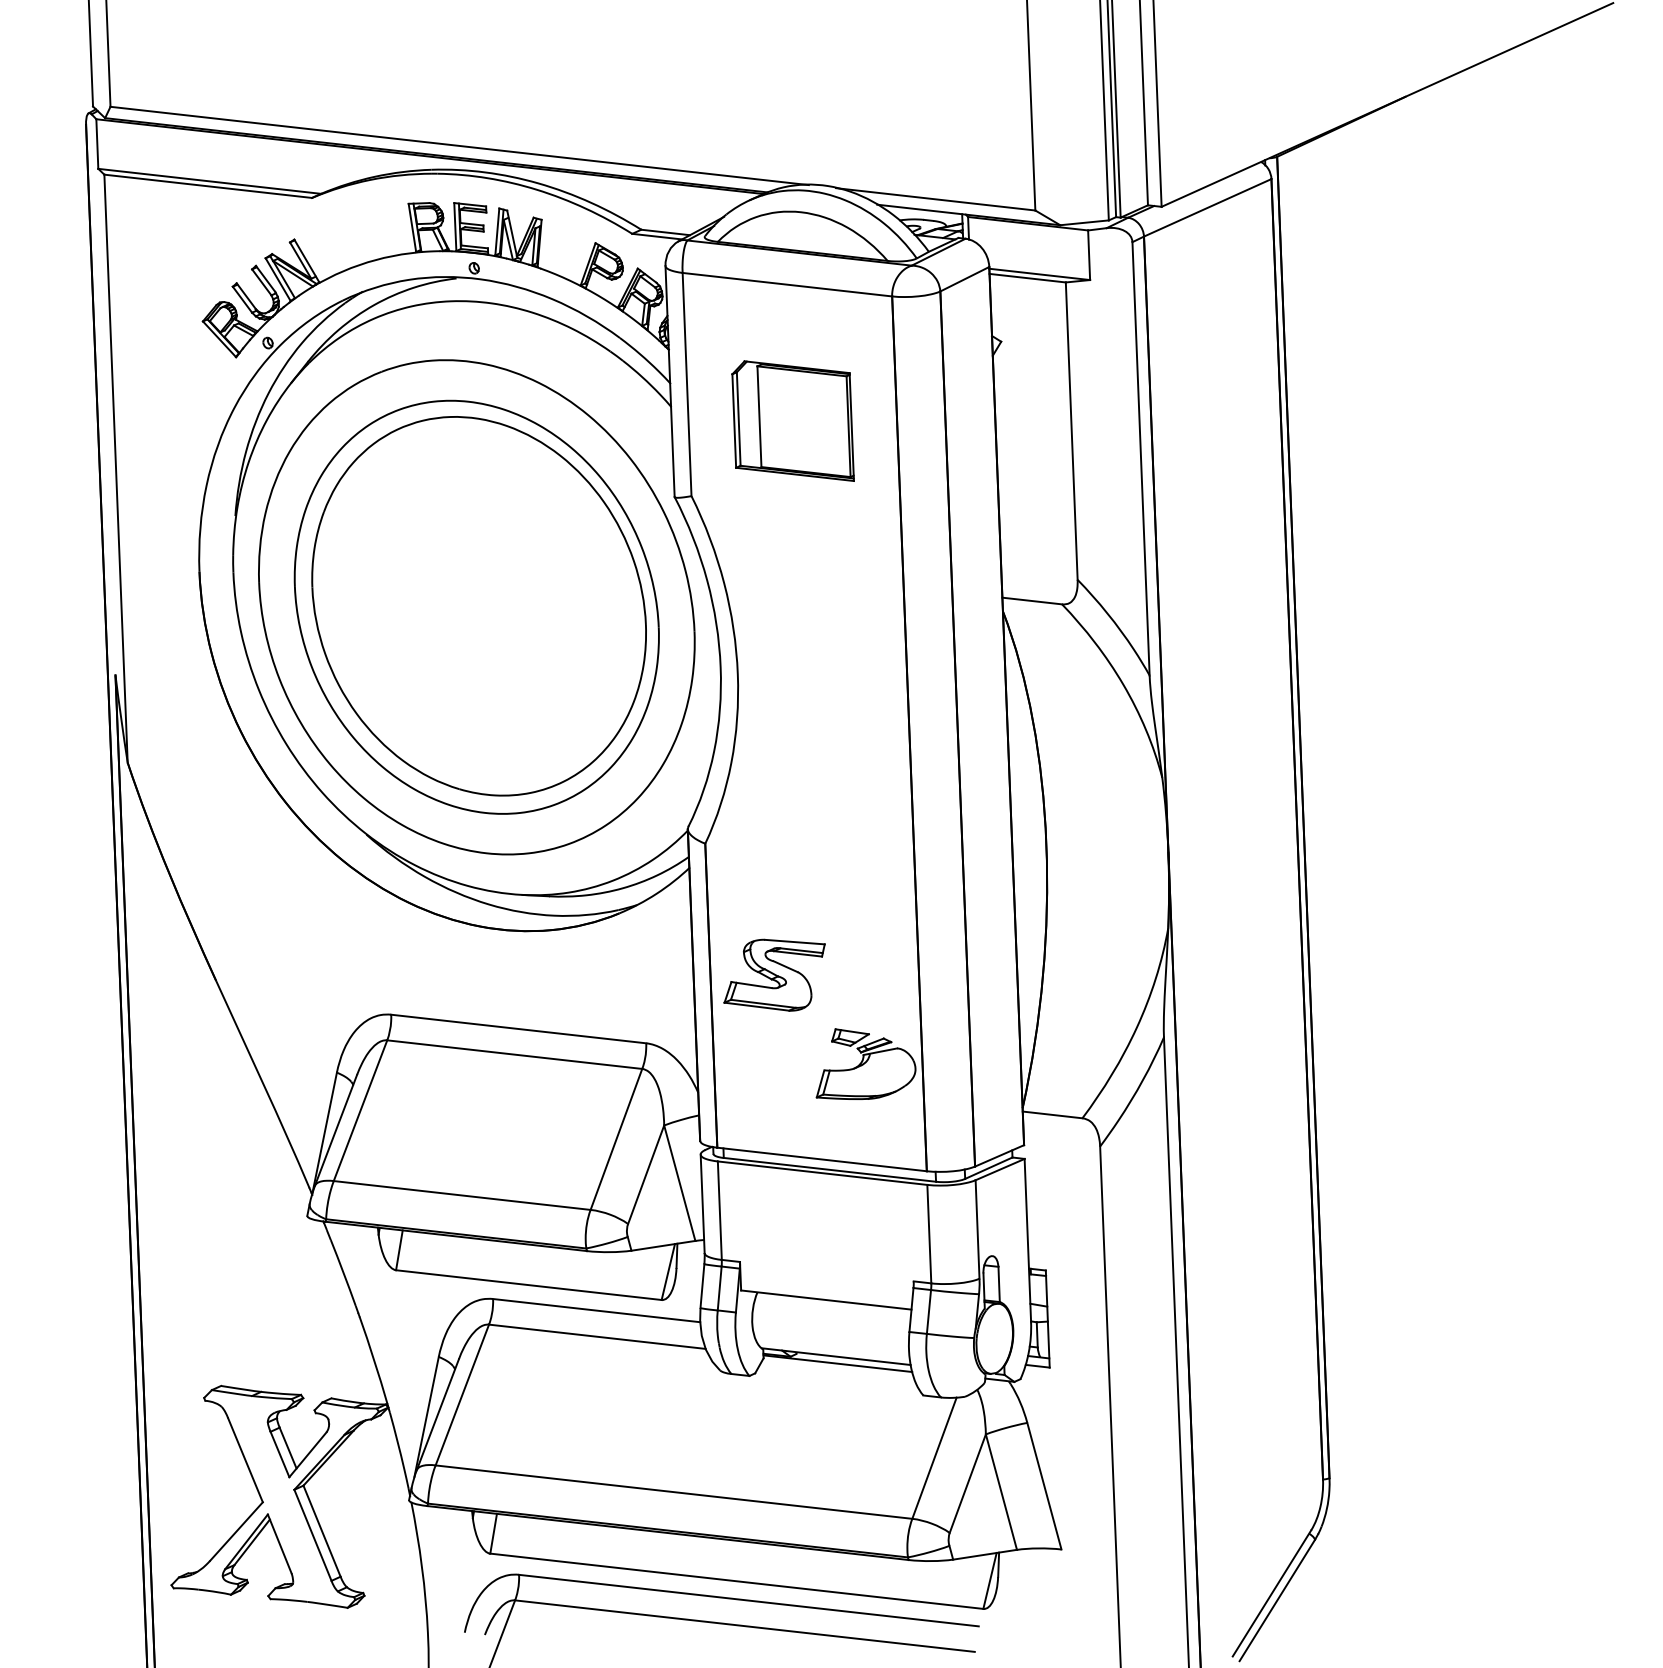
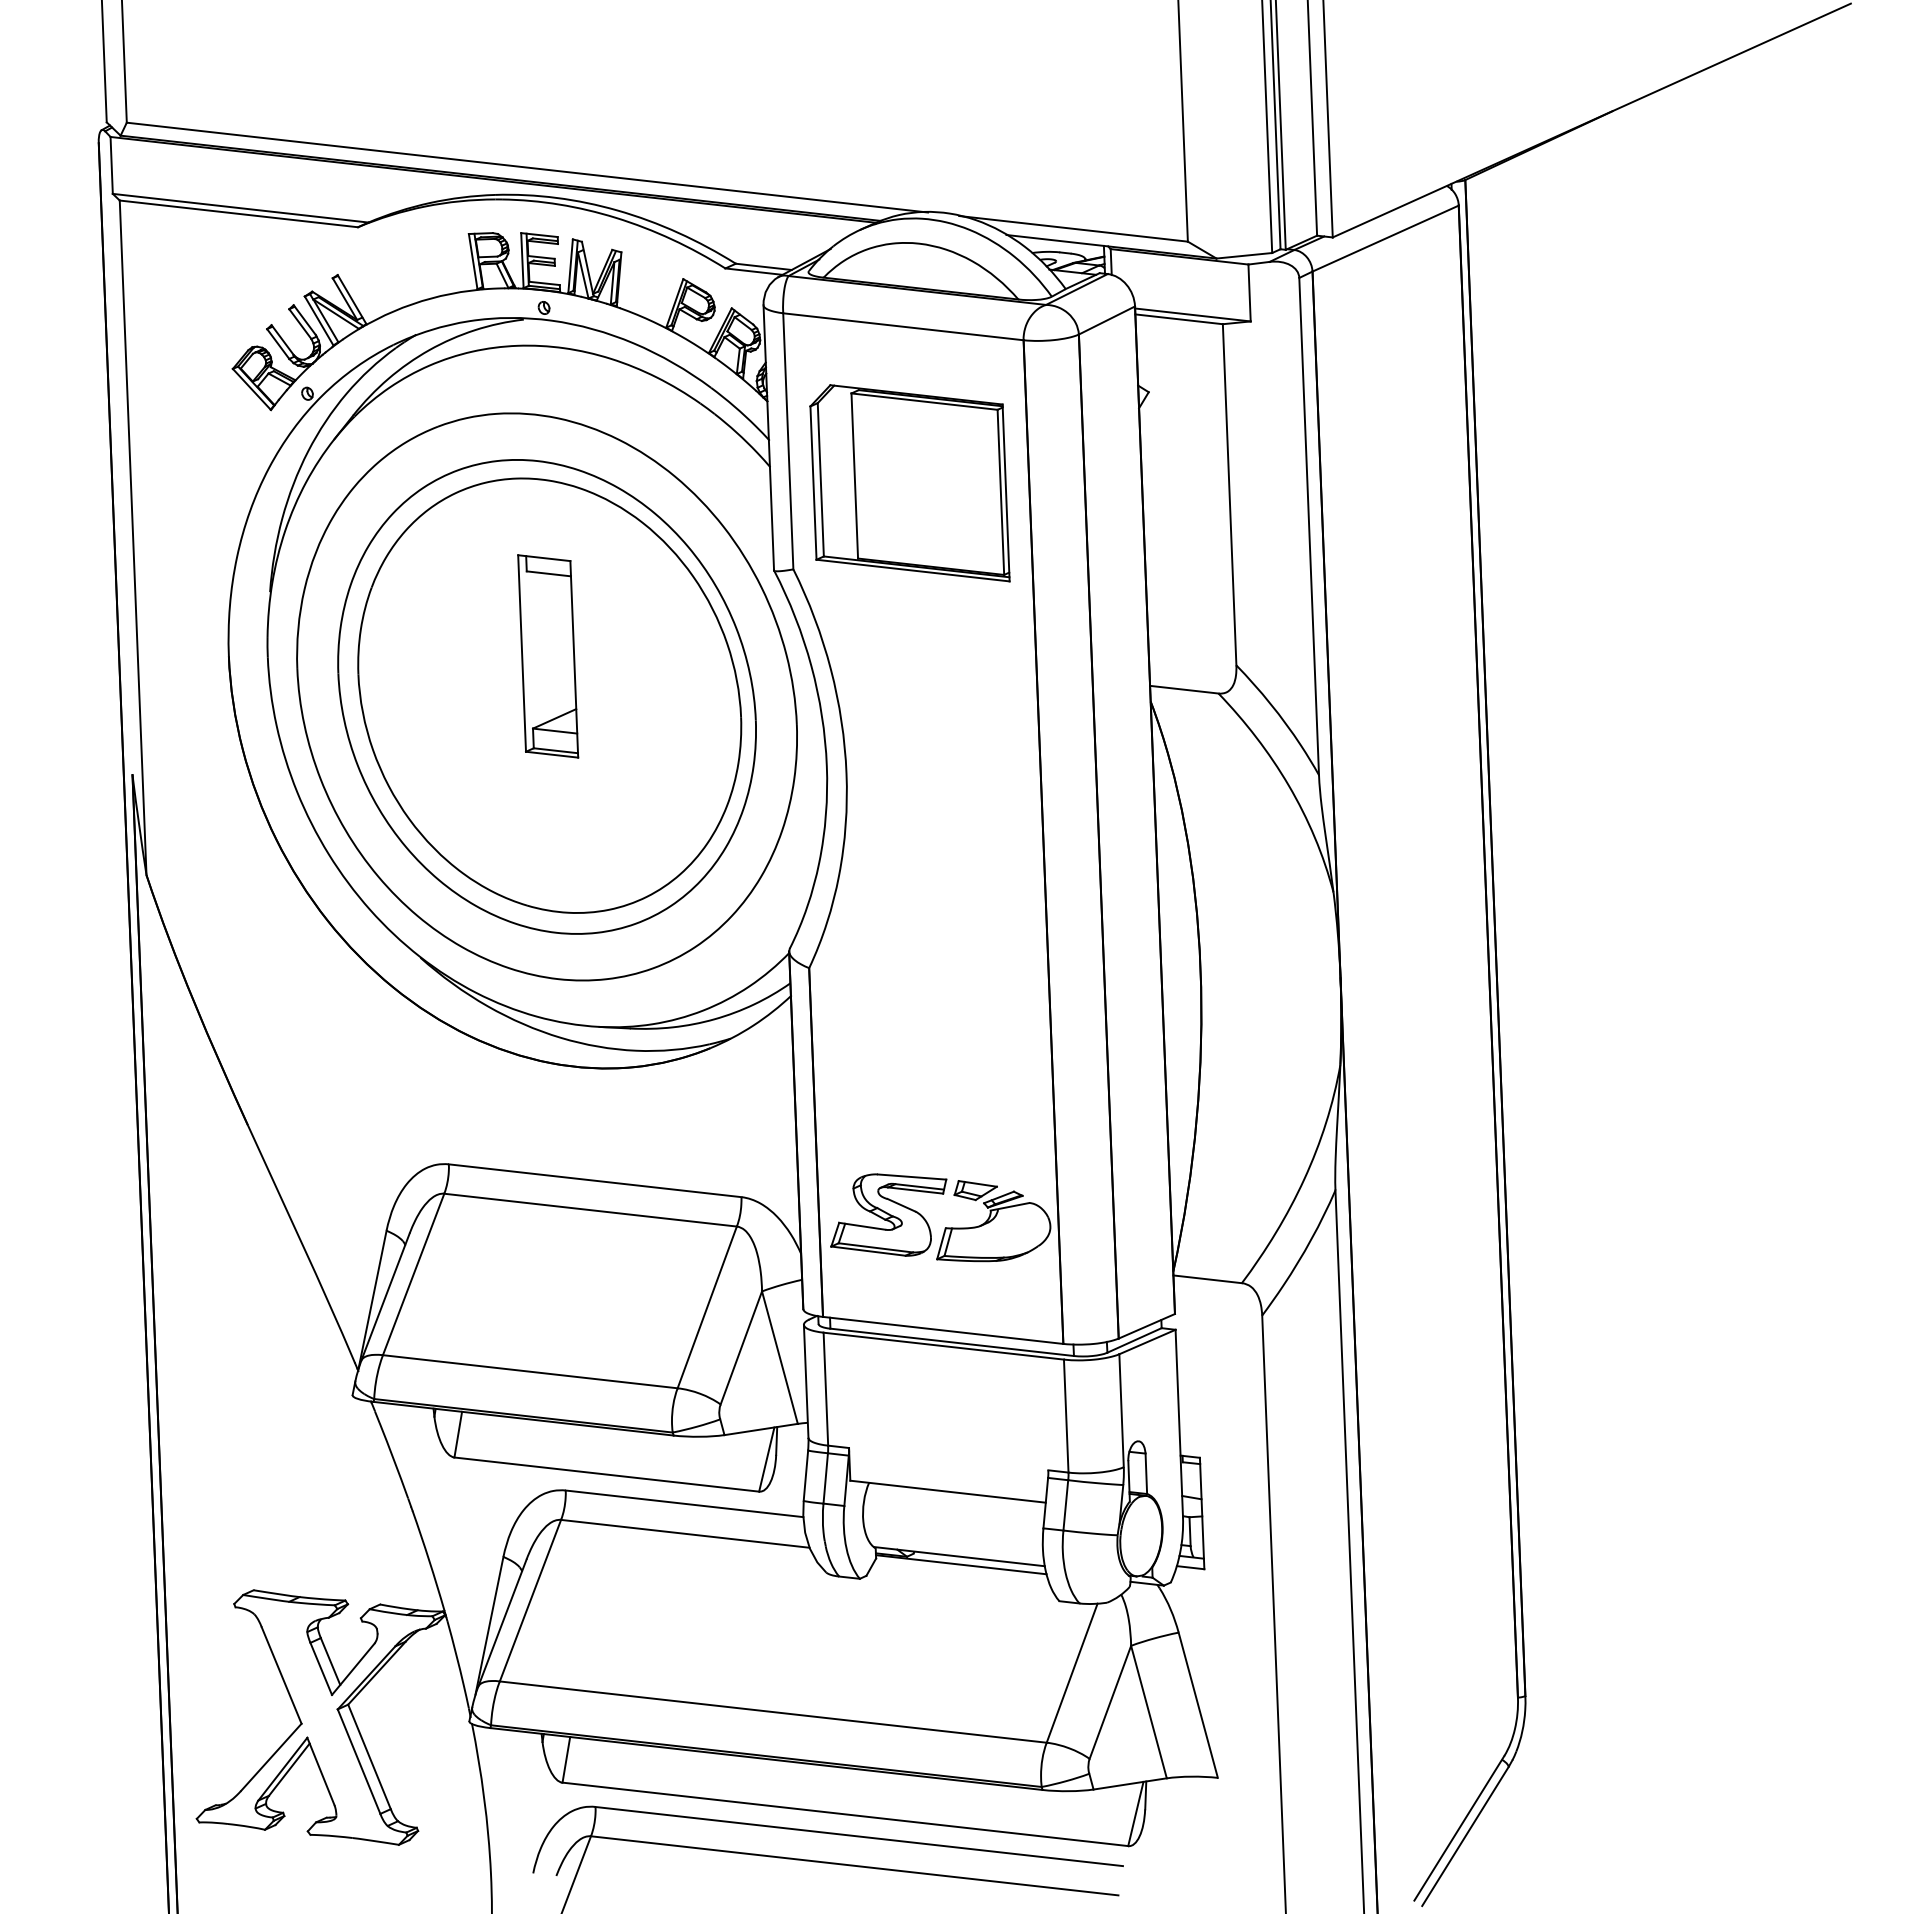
part: (792, 421) -> (909, 483), size x1.43
part: (478, 572) -> (548, 656), added
part: (774, 974) -> (888, 1214), moved

